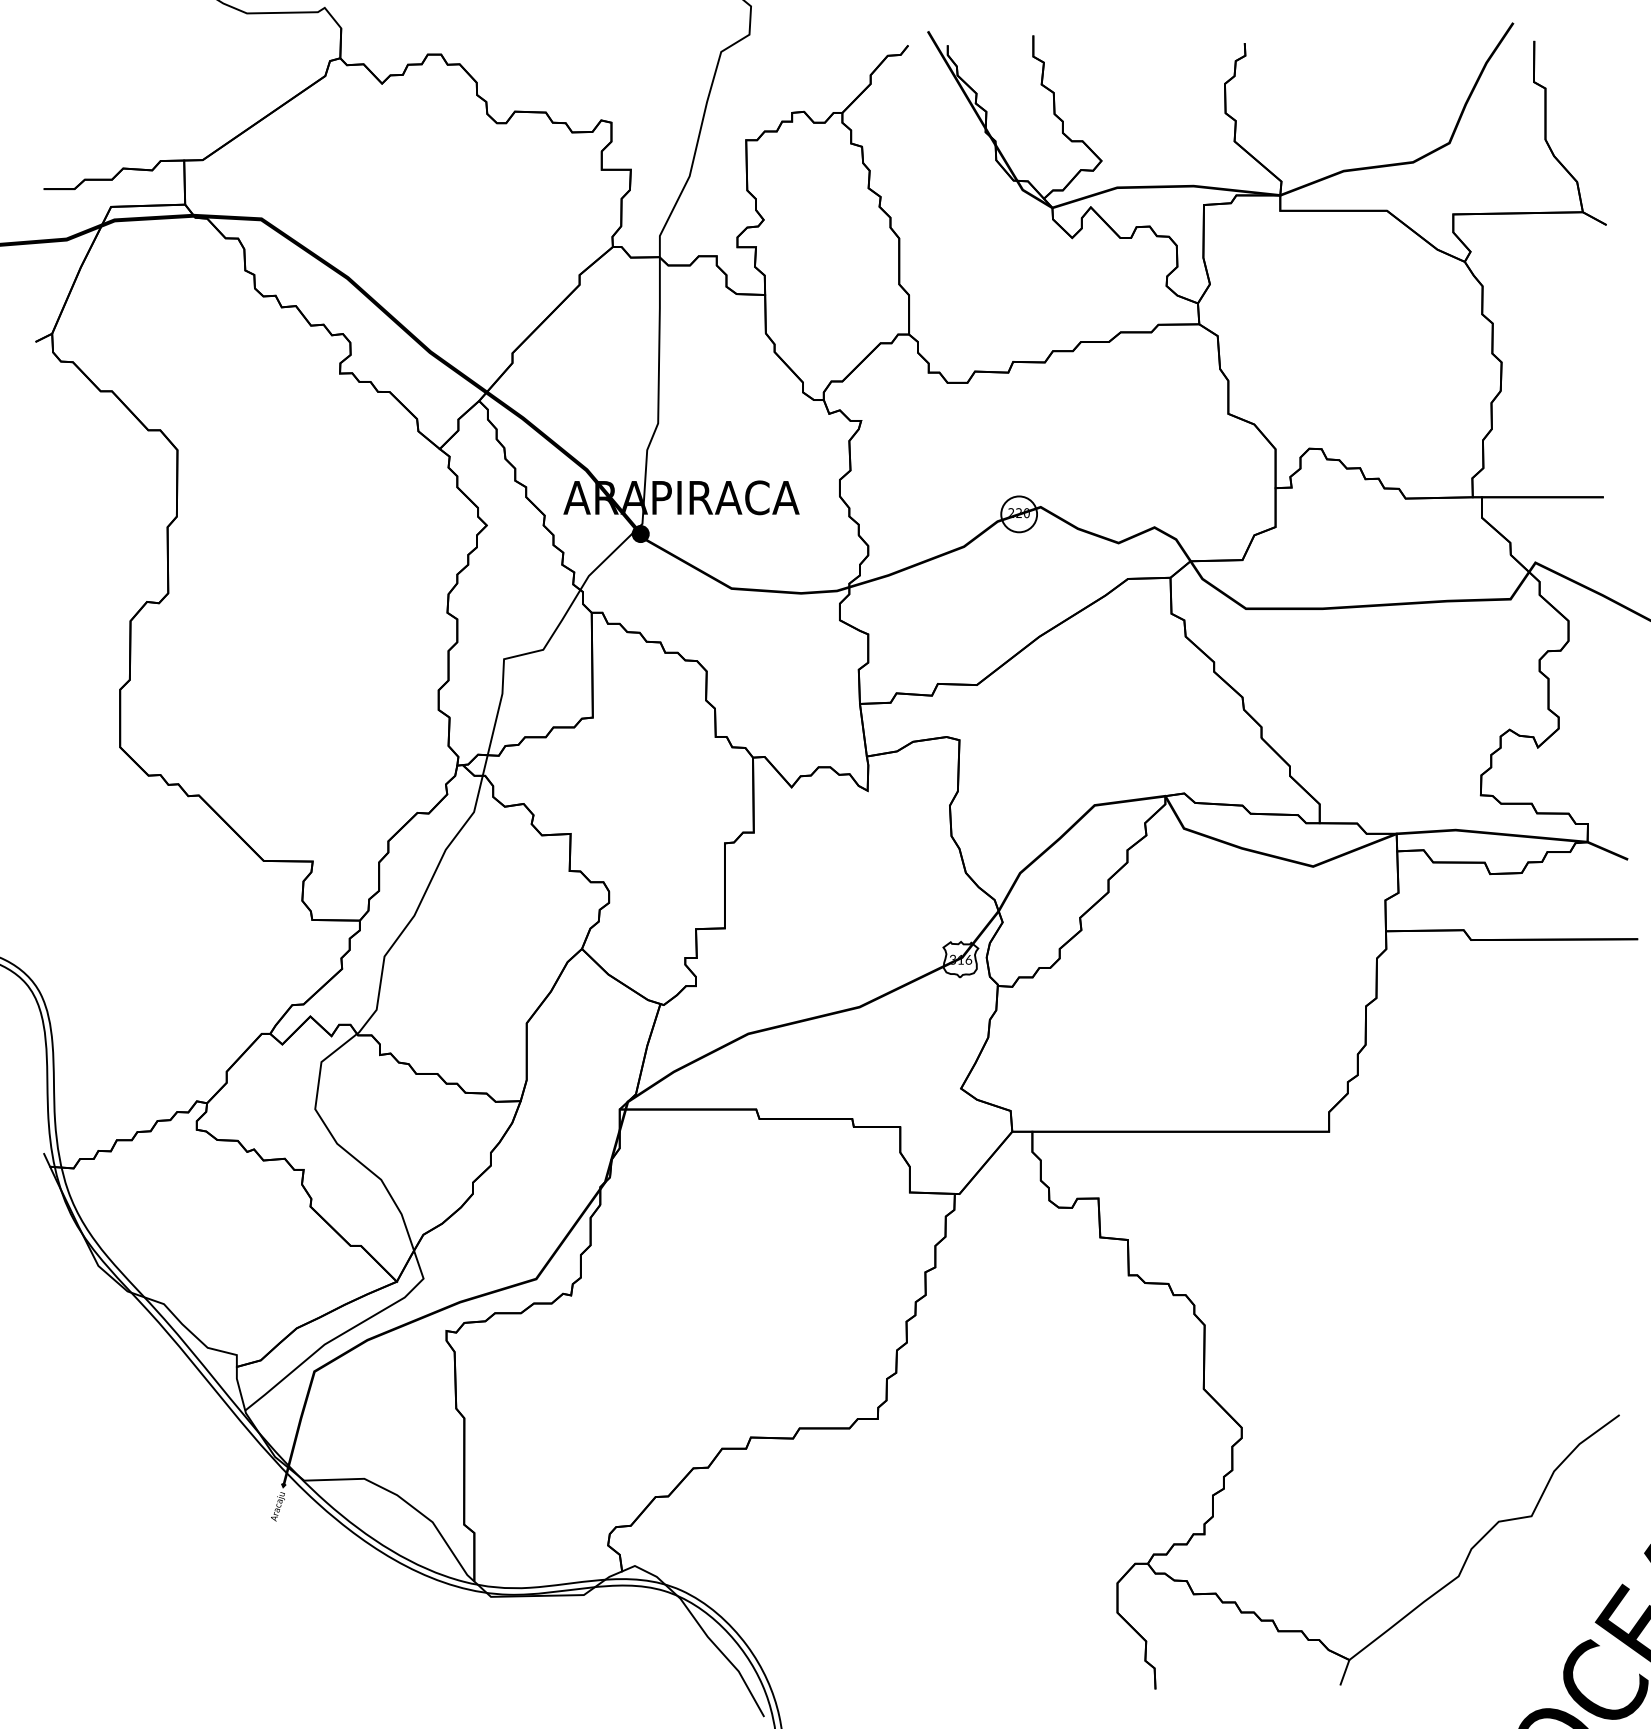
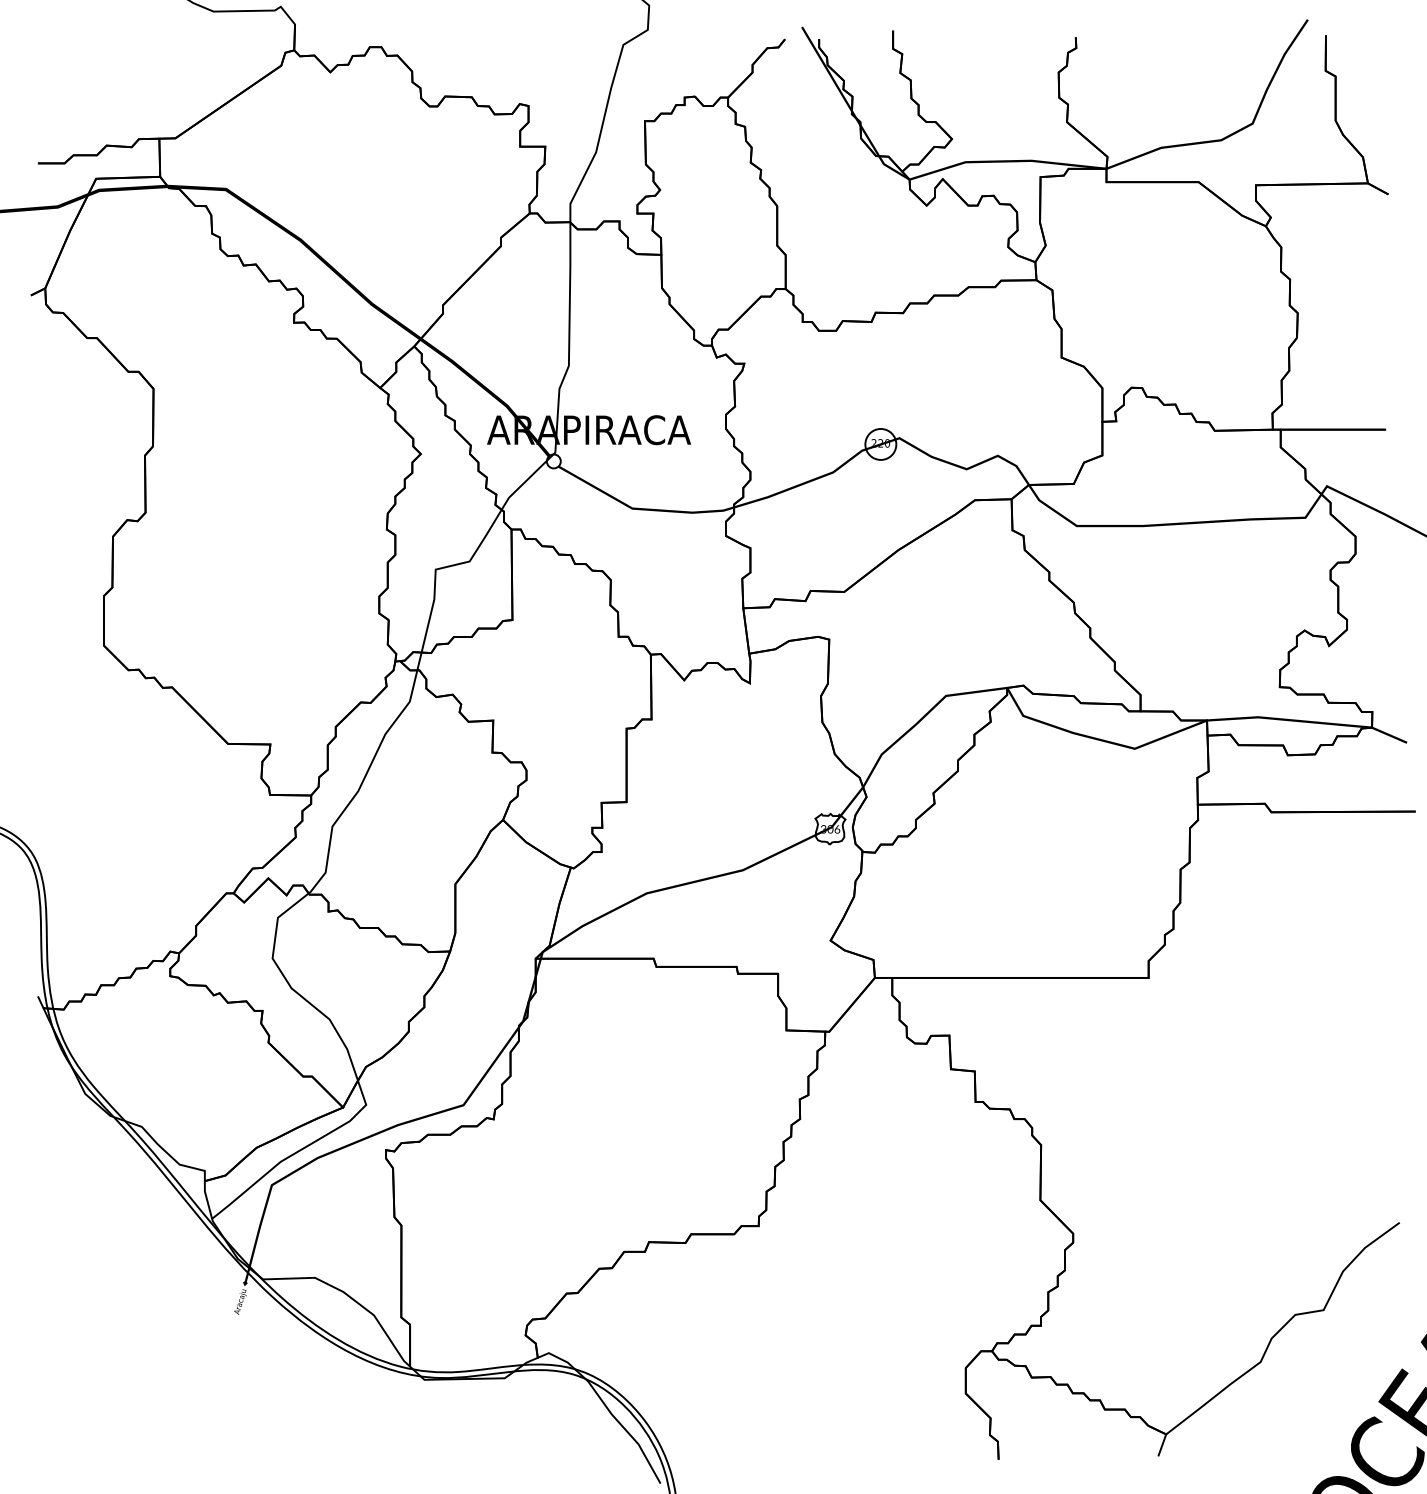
fill: (640, 533) -> (553, 460), removed
text: (960, 959) -> (830, 829), 316 -> 306

